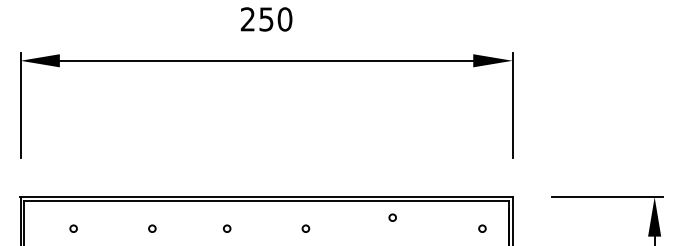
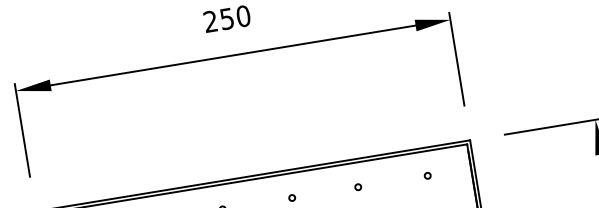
circle: (392, 217) -> (358, 187), moved
circle: (482, 228) -> (427, 175), moved

